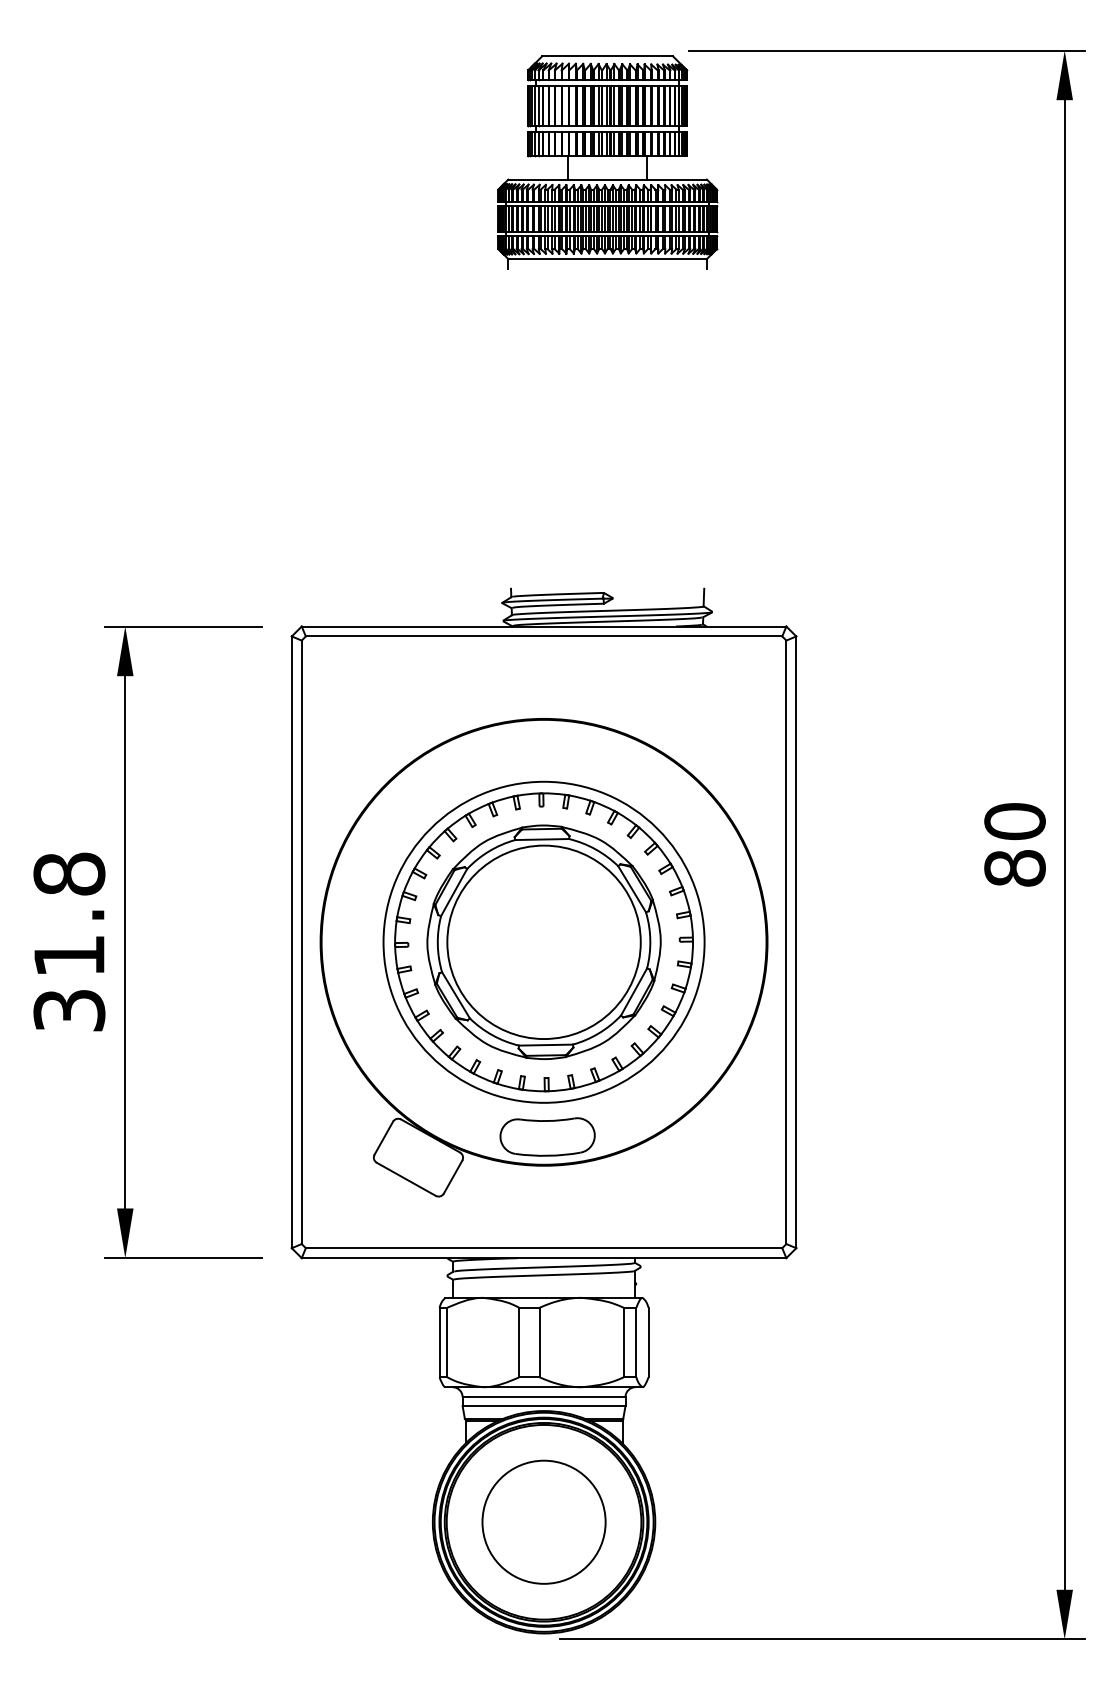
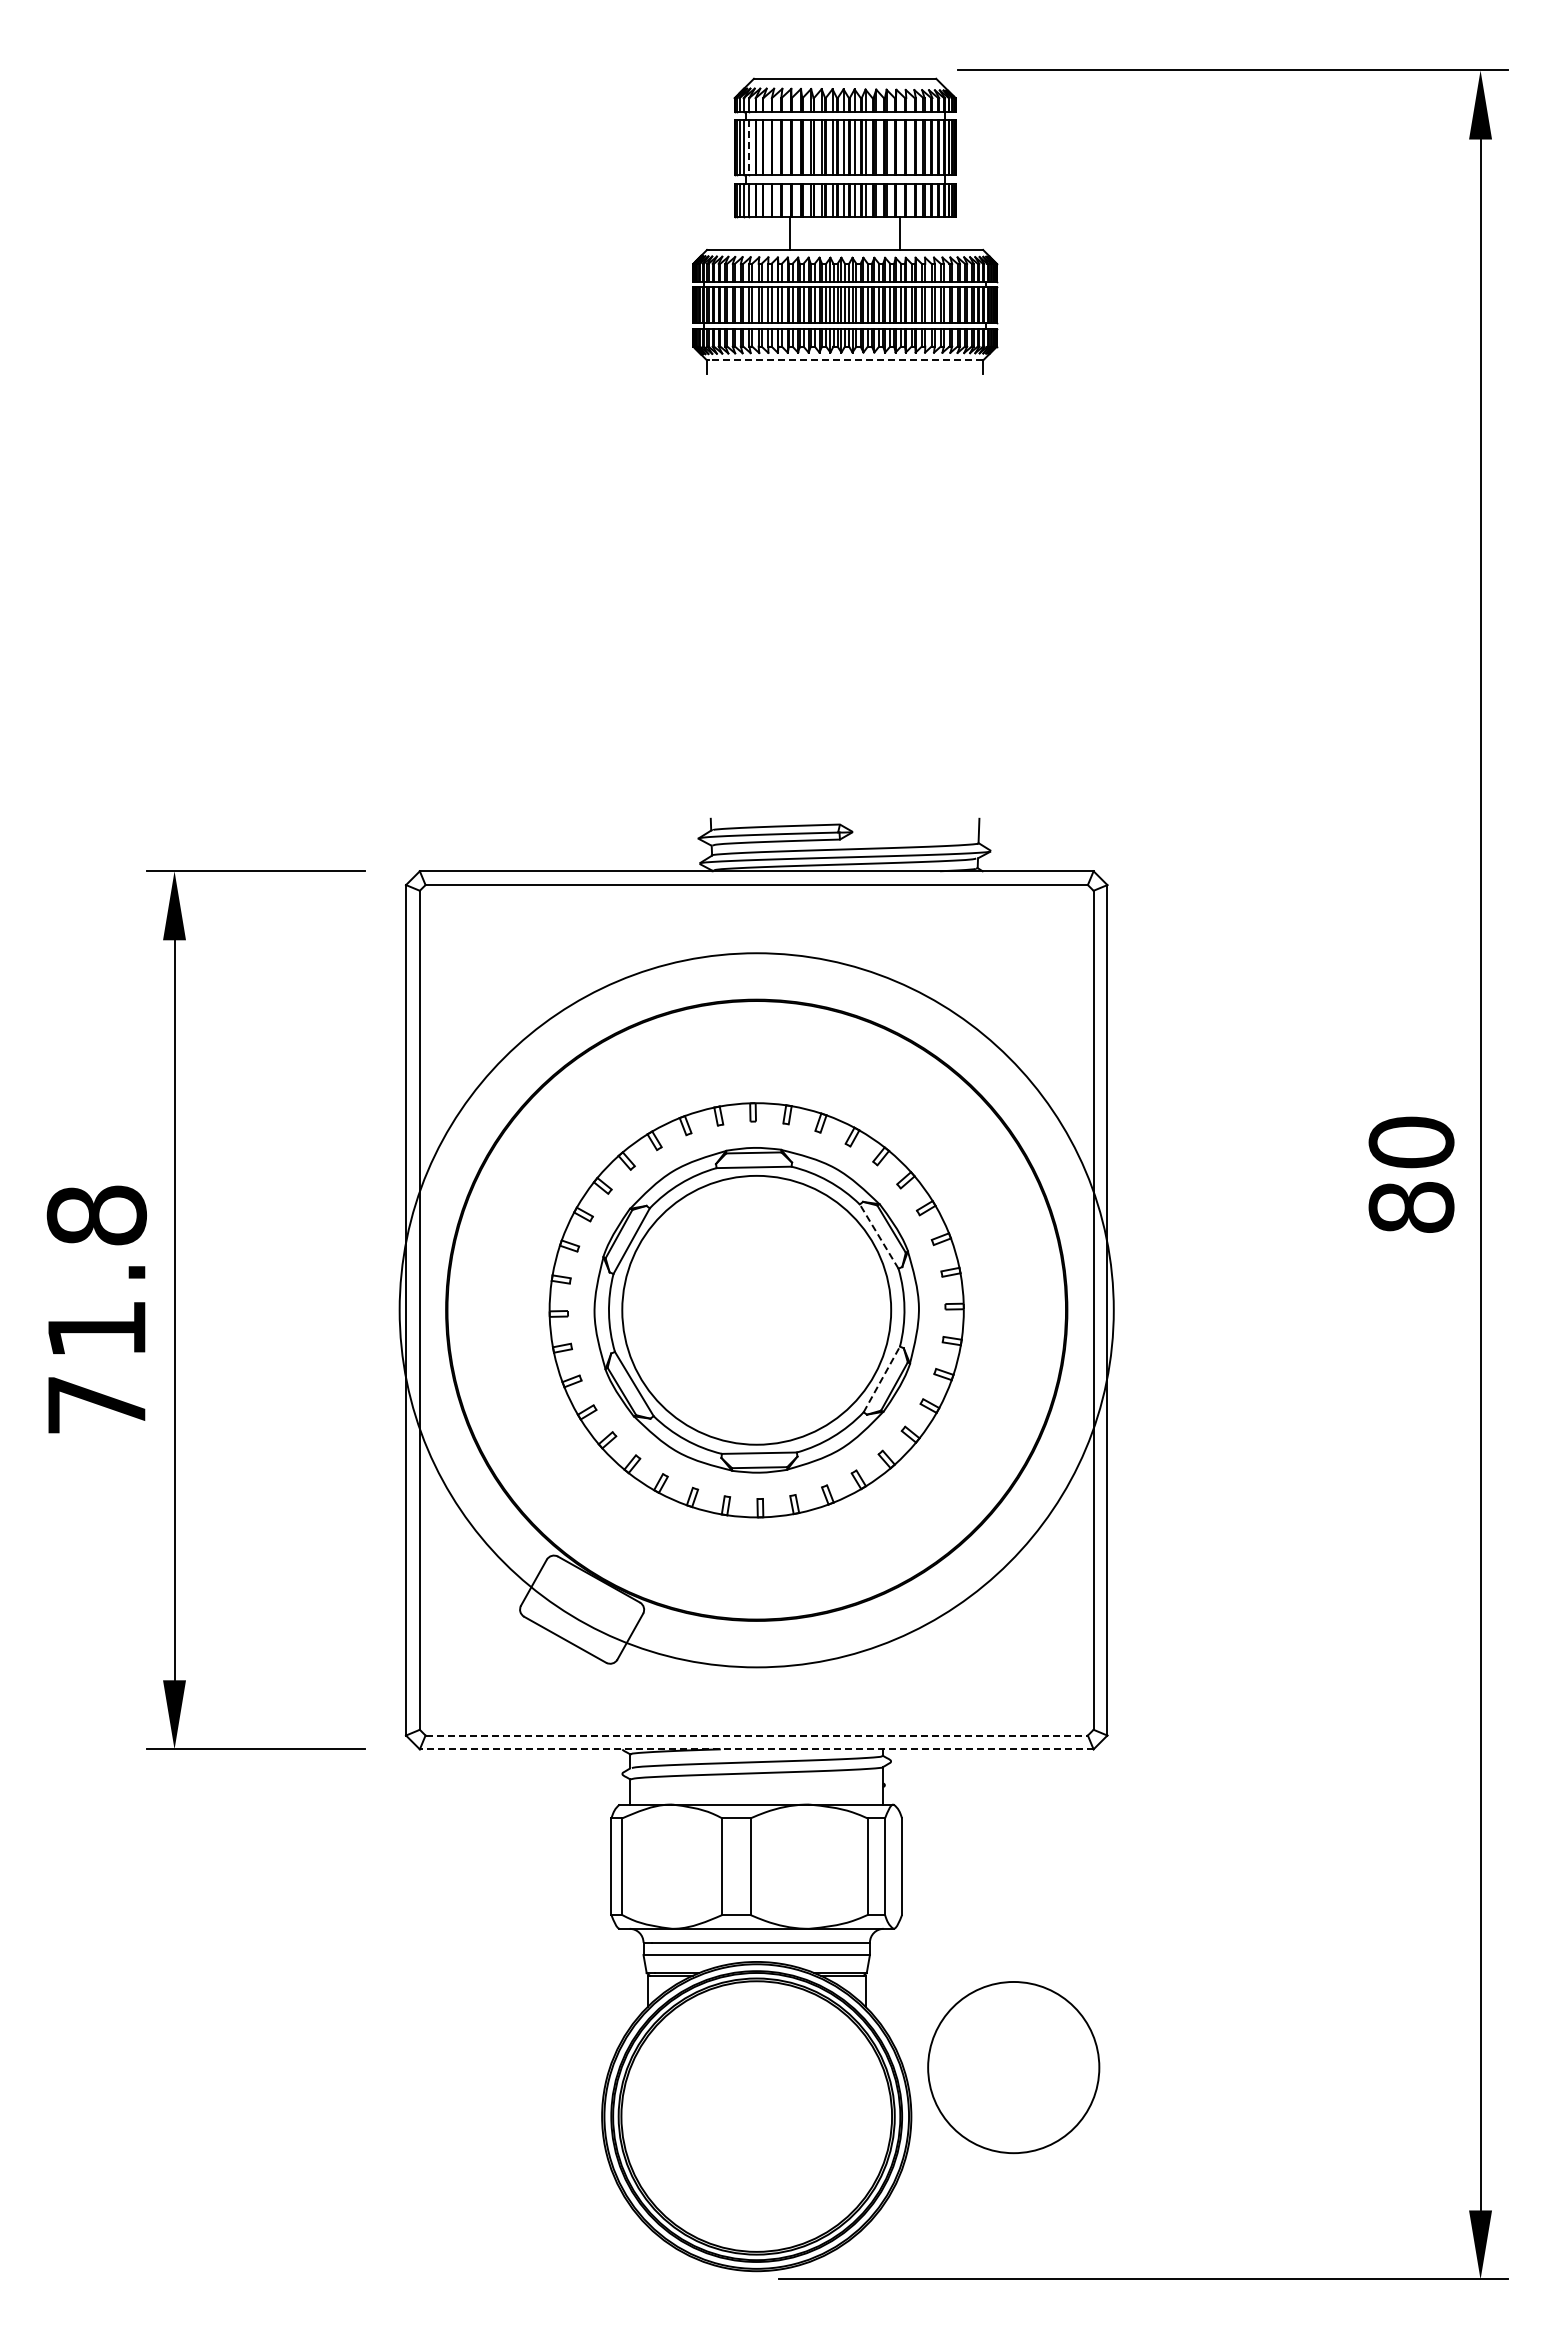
line: (538, 105) -> (749, 147), solid -> dashed
line: (607, 259) -> (845, 360), solid -> dashed
line: (631, 889) -> (878, 1236), solid -> dashed
circle: (543, 942) -> (756, 1310), size x1.6
line: (634, 992) -> (882, 1379), solid -> dashed
text: (69, 1010) -> (96, 1404), 31.8 -> 71.8
part: (547, 1136) -> (761, 1580), removed
line: (544, 1248) -> (757, 1735), solid -> dashed
line: (543, 1258) -> (756, 1749), solid -> dashed
circle: (543, 1522) -> (1013, 2067), moved

